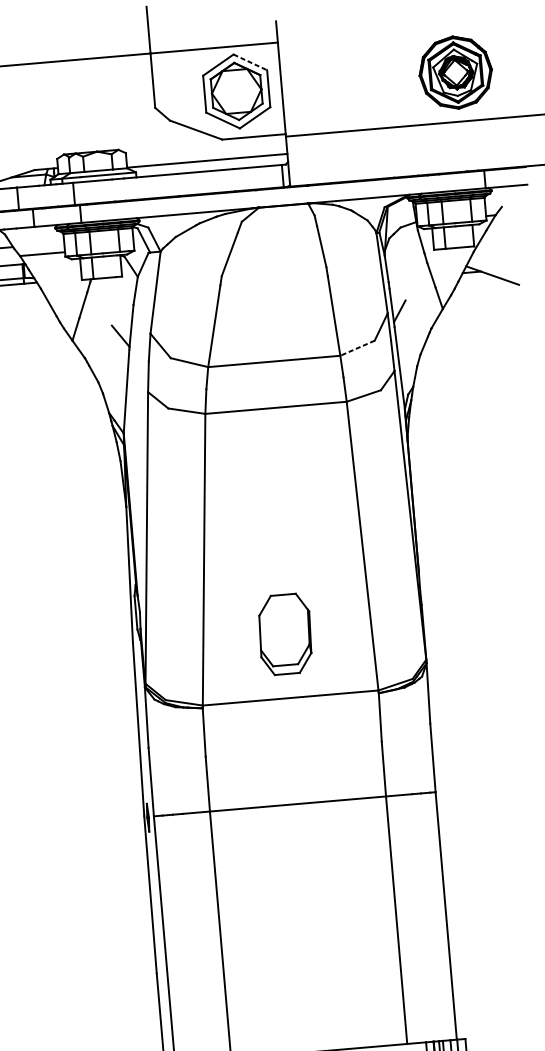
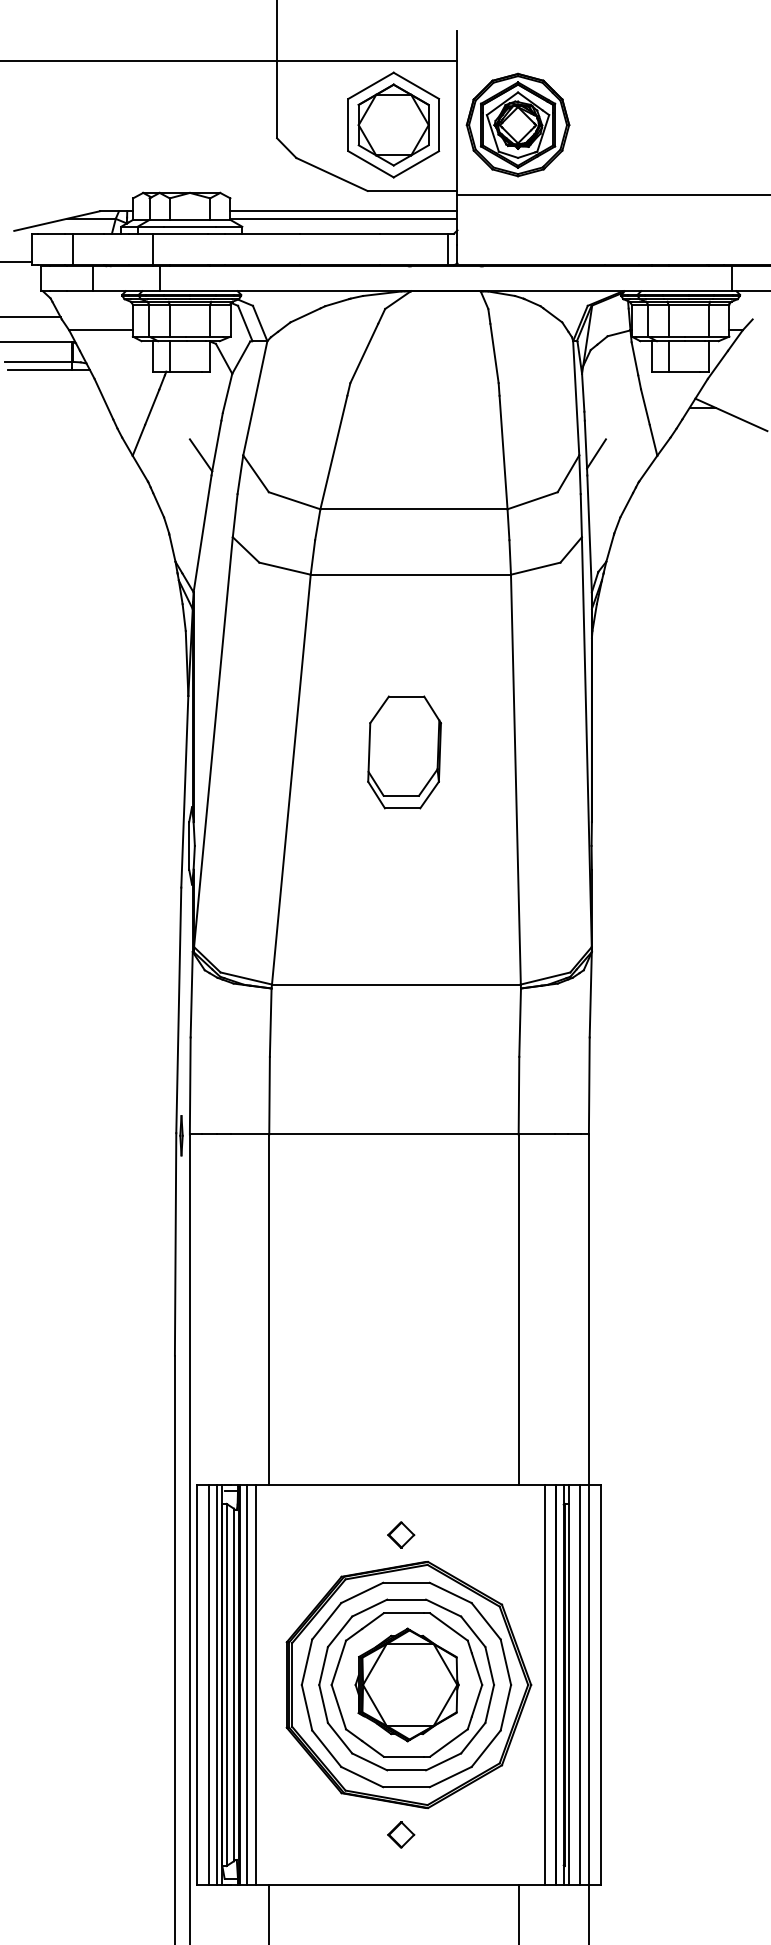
line: (250, 62) -> (416, 86), dashed -> solid
part: (455, 72) -> (517, 124), moved
line: (206, 155) -> (343, 211), added
line: (357, 348) -> (532, 500), dashed -> solid
part: (285, 634) -> (404, 752), moved

